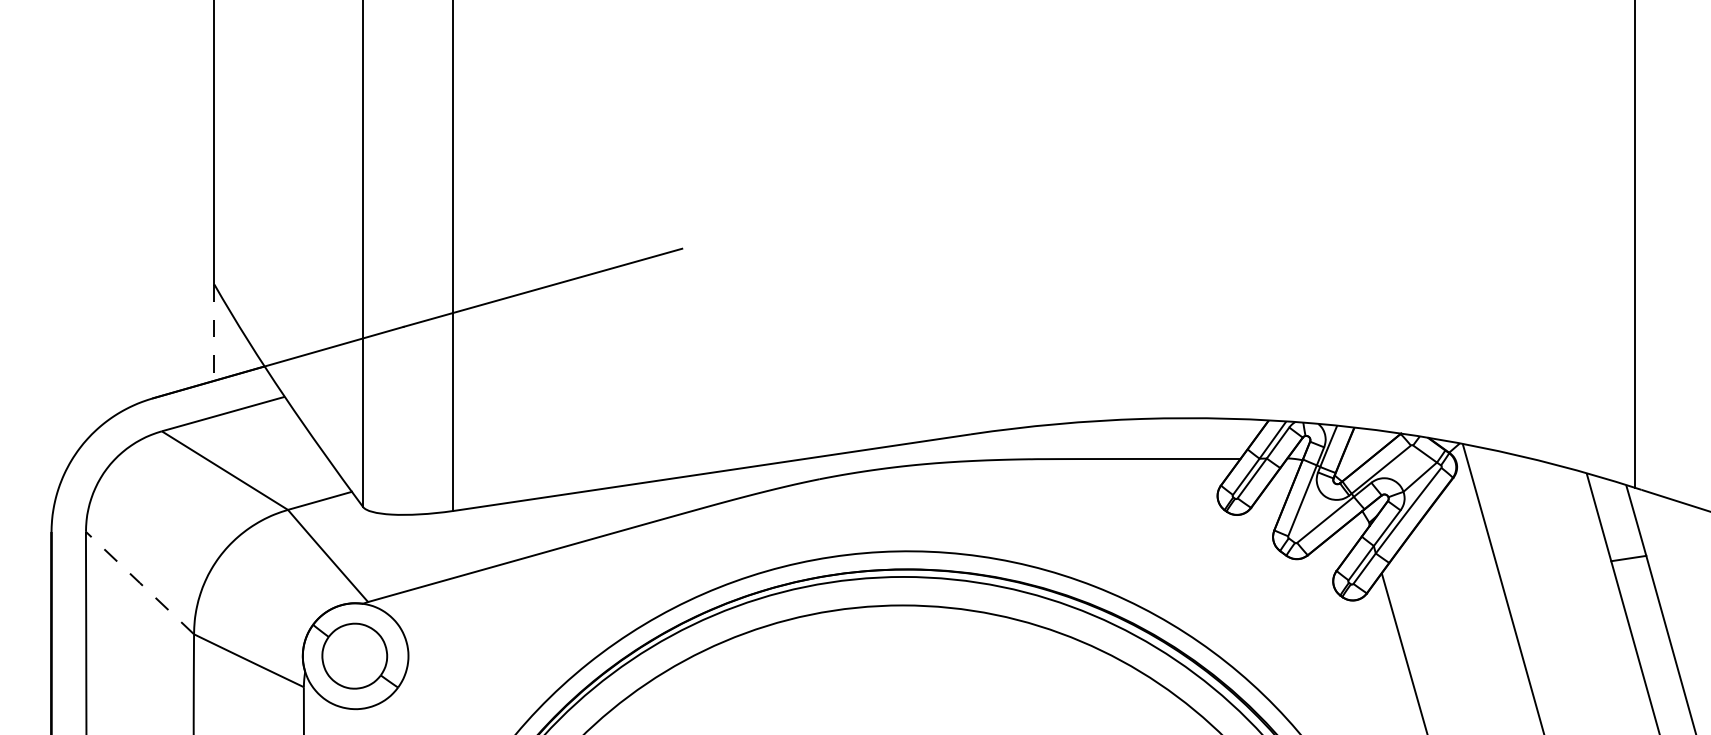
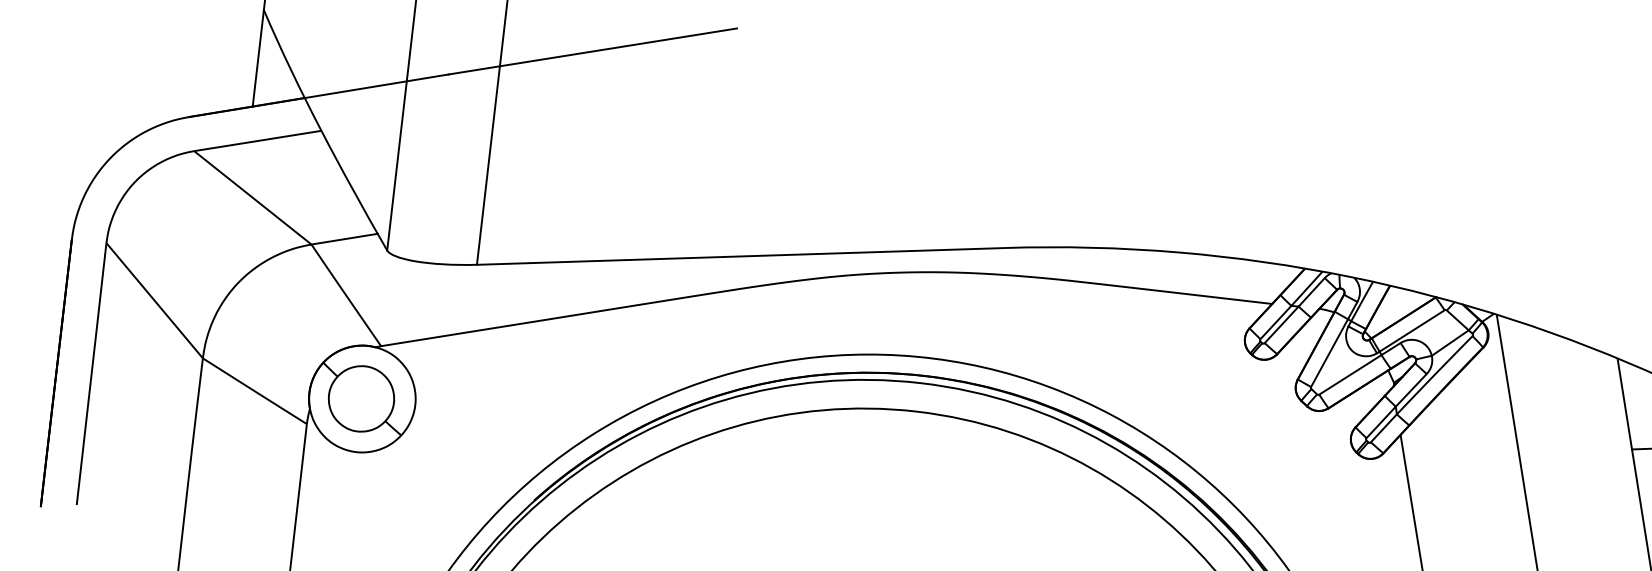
line: (214, 333) -> (258, 59), dashed -> solid
line: (140, 583) -> (155, 301), dashed -> solid

